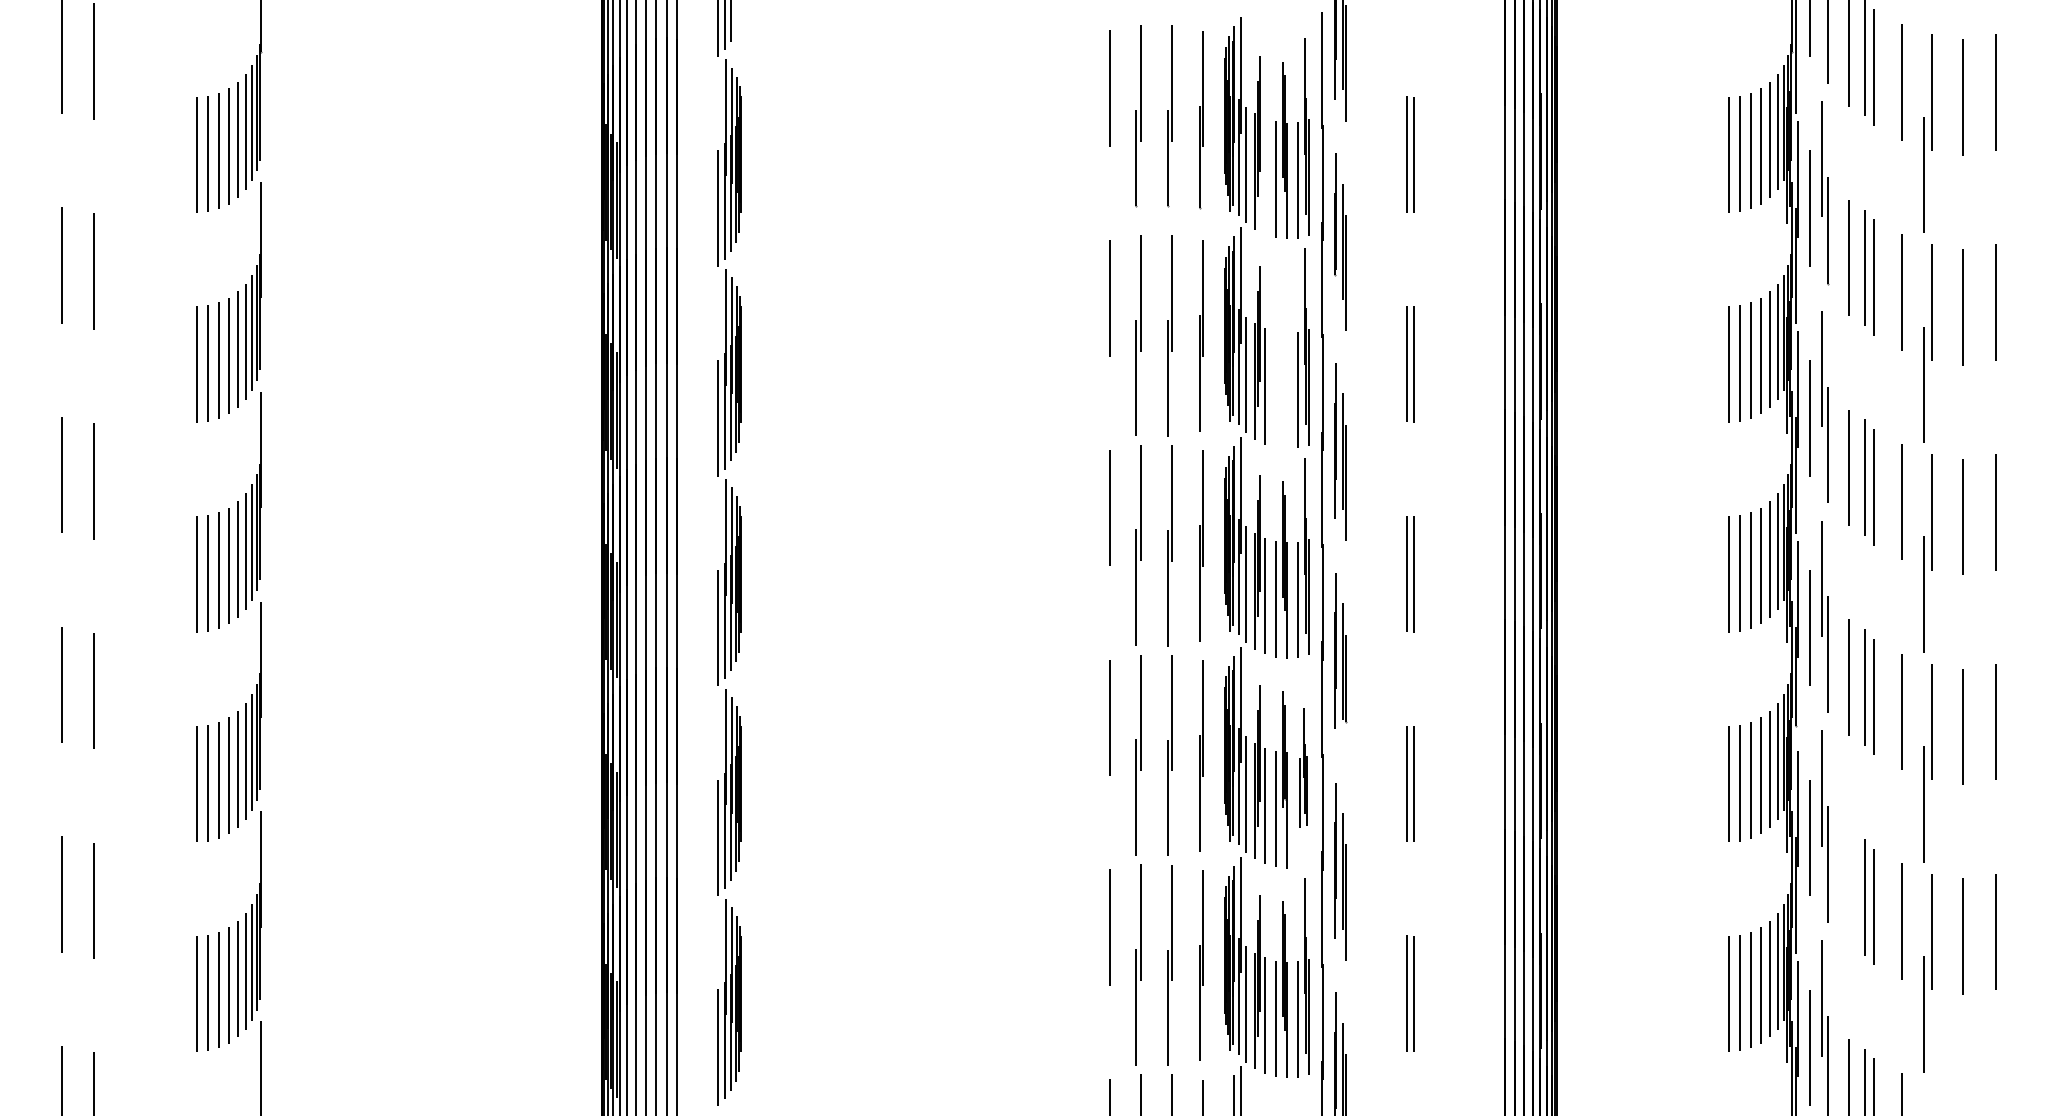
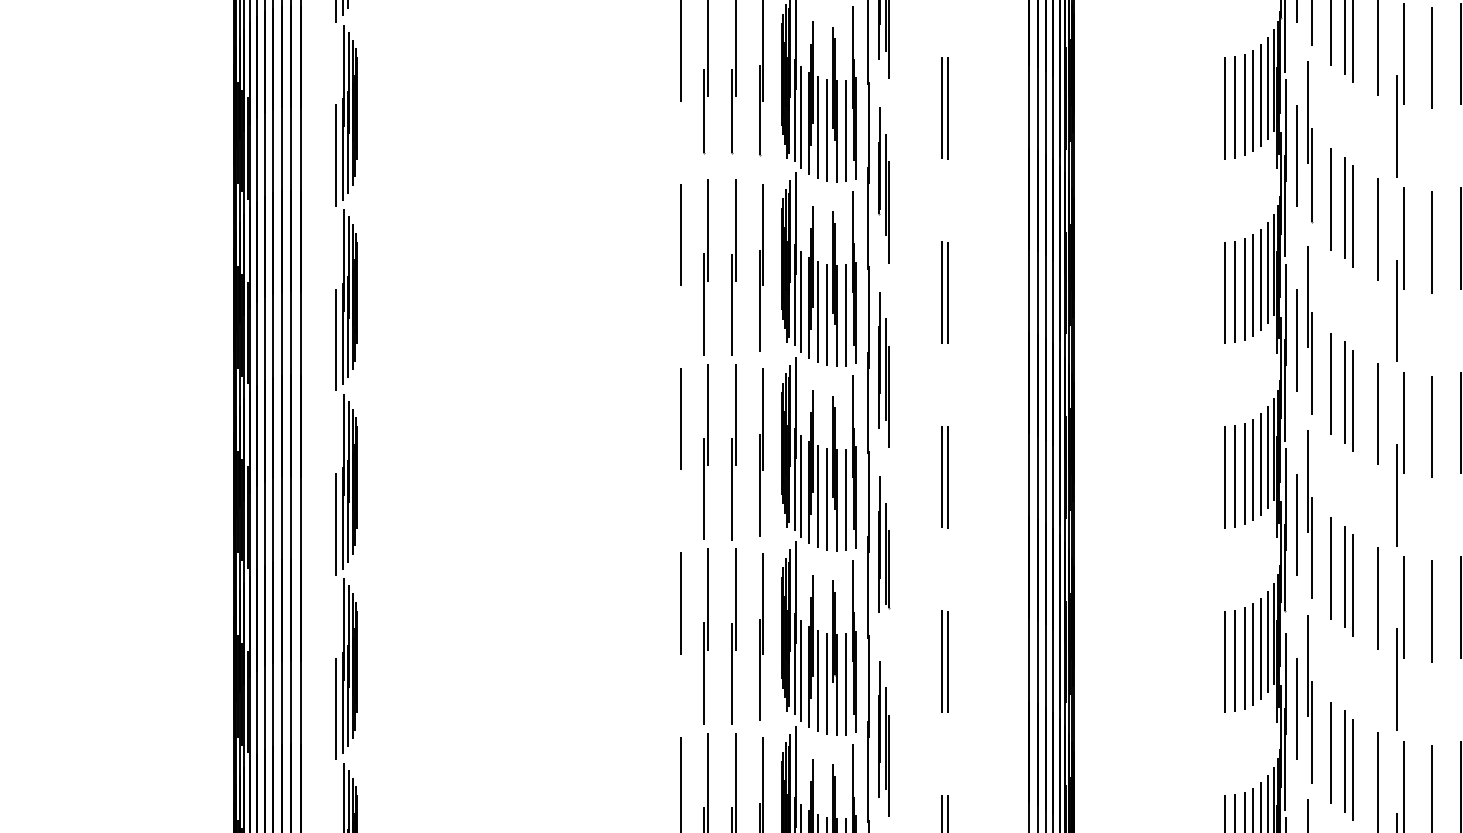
line: (1265, 176) -> (817, 127), added
part: (1281, 359) -> (832, 288), added
part: (1303, 767) -> (851, 647), size x1.67
line: (1849, 887) -> (1331, 752), added

